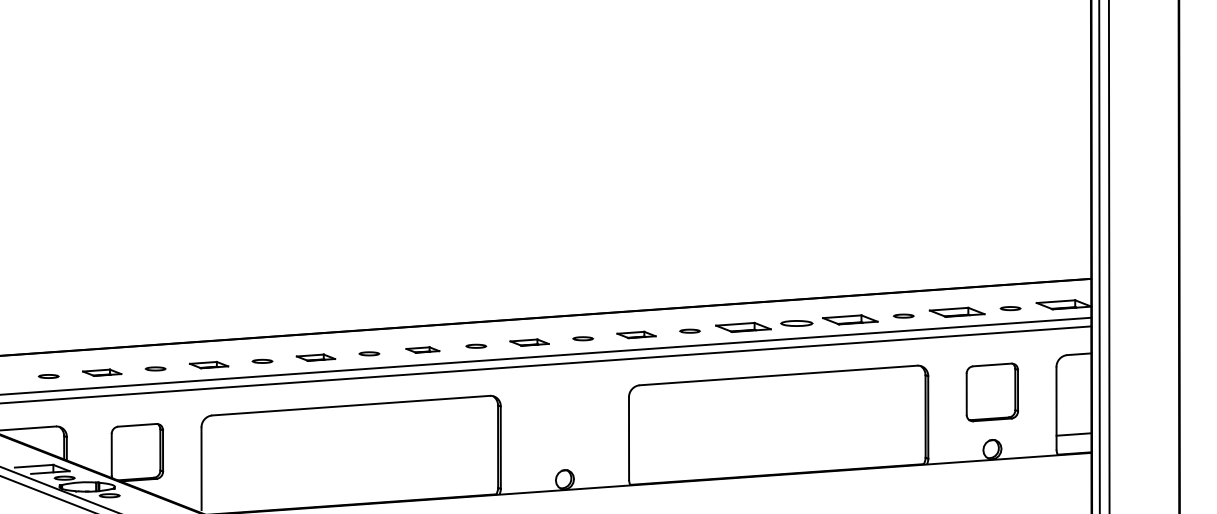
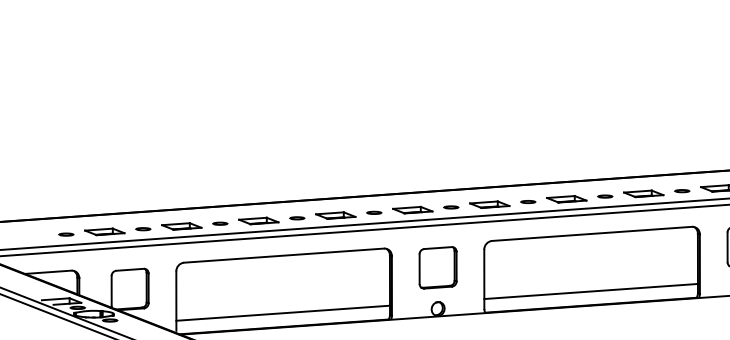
part: (796, 323) -> (604, 196), size x0.62
part: (636, 334) -> (489, 204), size x1.43
part: (529, 342) -> (412, 210), size x1.43
part: (422, 349) -> (335, 215), size x1.67
part: (315, 357) -> (258, 220), size x1.43
part: (208, 364) -> (181, 225), size x1.43
part: (101, 372) -> (104, 231), size x1.43
part: (564, 422) -> (437, 267), added
line: (777, 454) -> (591, 290), added
line: (349, 485) -> (282, 313), added

